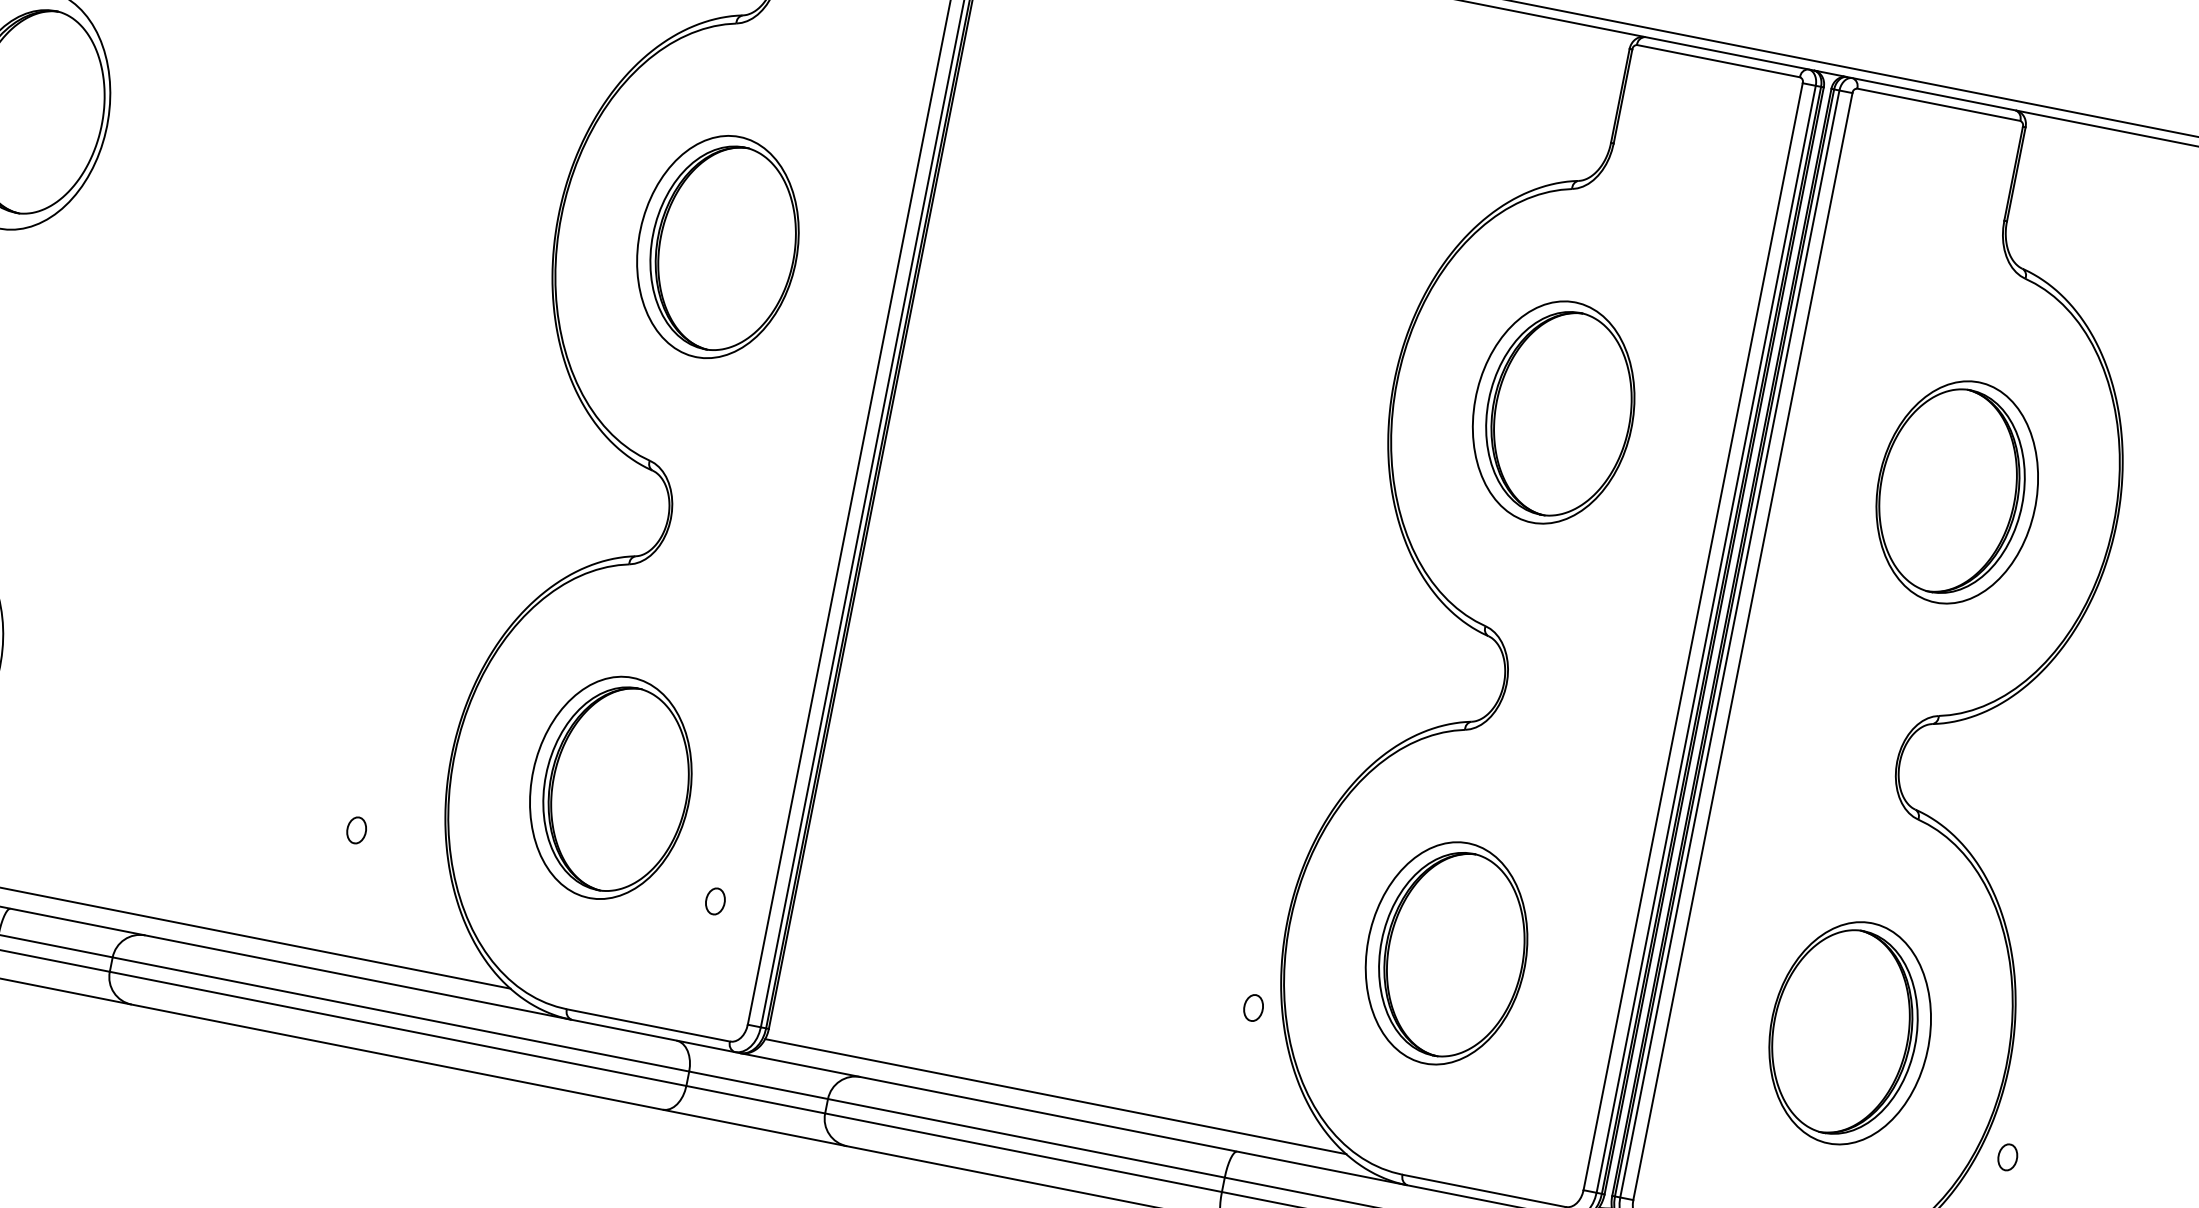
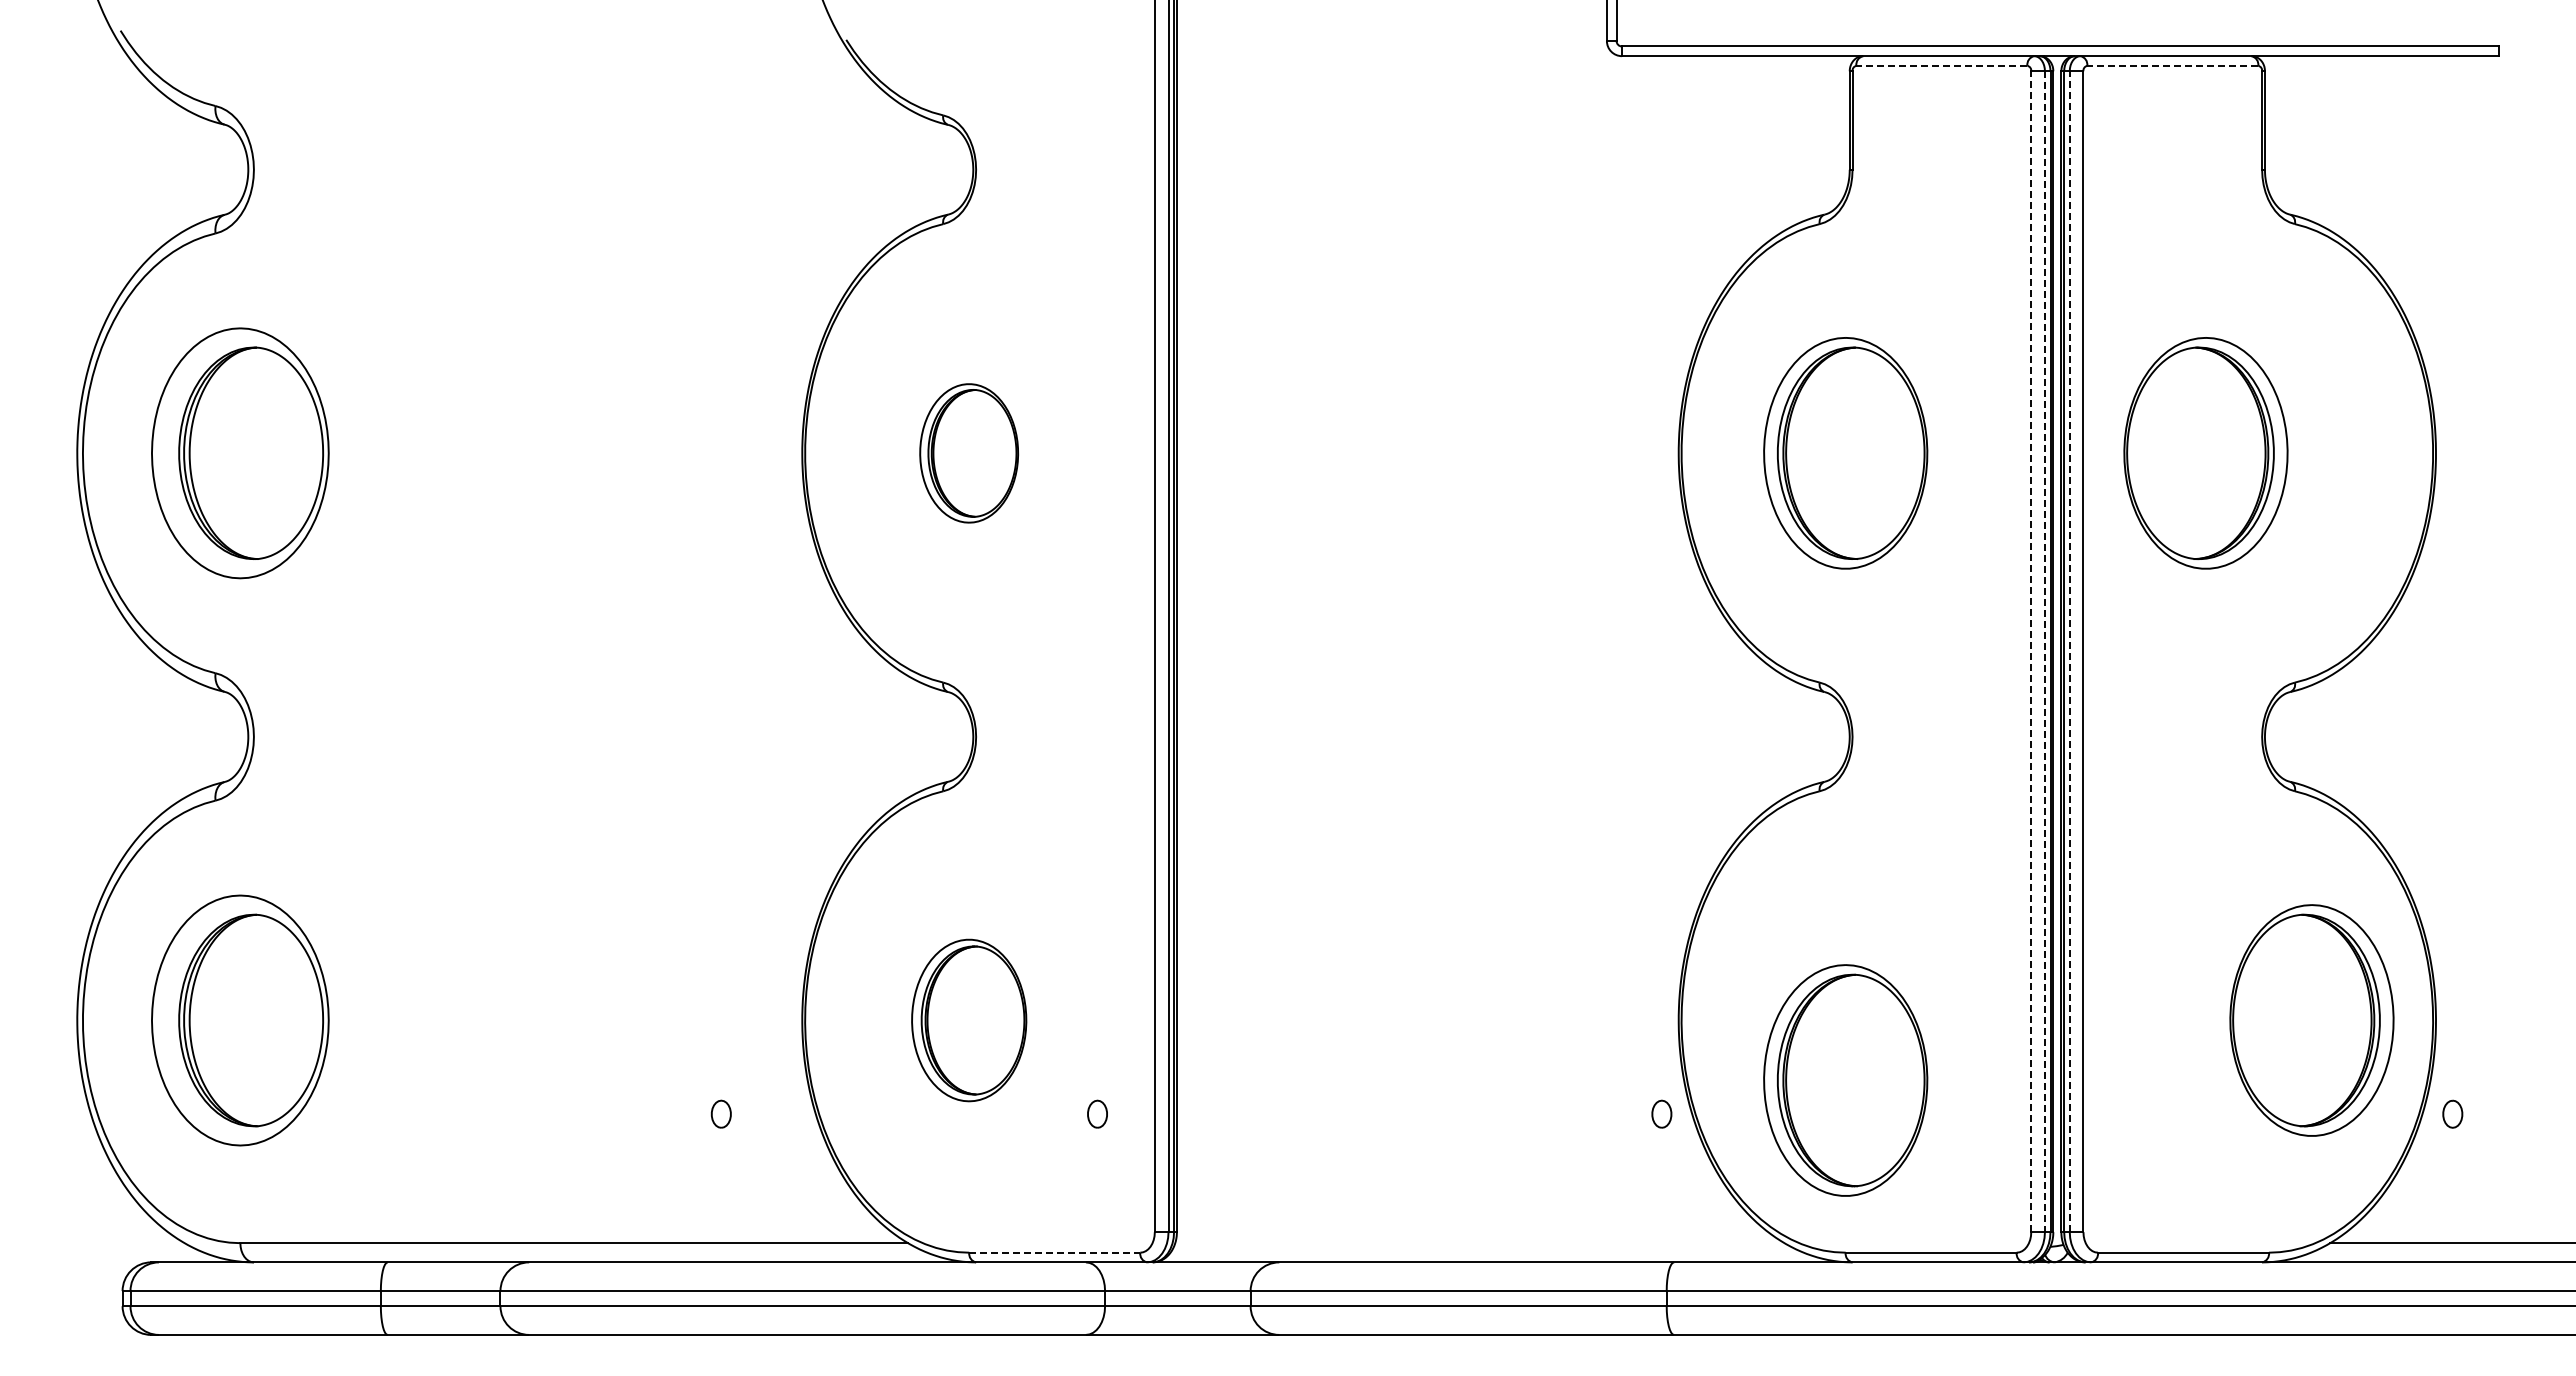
line: (1718, 60) -> (1941, 65), solid -> dashed
line: (1938, 104) -> (2172, 65), solid -> dashed
part: (717, 247) -> (968, 453), size x0.6
part: (1956, 492) -> (2205, 453), moved
line: (1693, 636) -> (2031, 651), solid -> dashed
line: (1705, 639) -> (2044, 652), solid -> dashed
line: (1729, 643) -> (2069, 651), solid -> dashed
part: (610, 787) -> (968, 1020), size x0.7
part: (1446, 953) -> (1845, 1080), moved
line: (648, 1025) -> (1054, 1252), solid -> dashed
part: (1849, 1033) -> (2311, 1020), moved
line: (1055, 1096) -> (1479, 1243), removed

